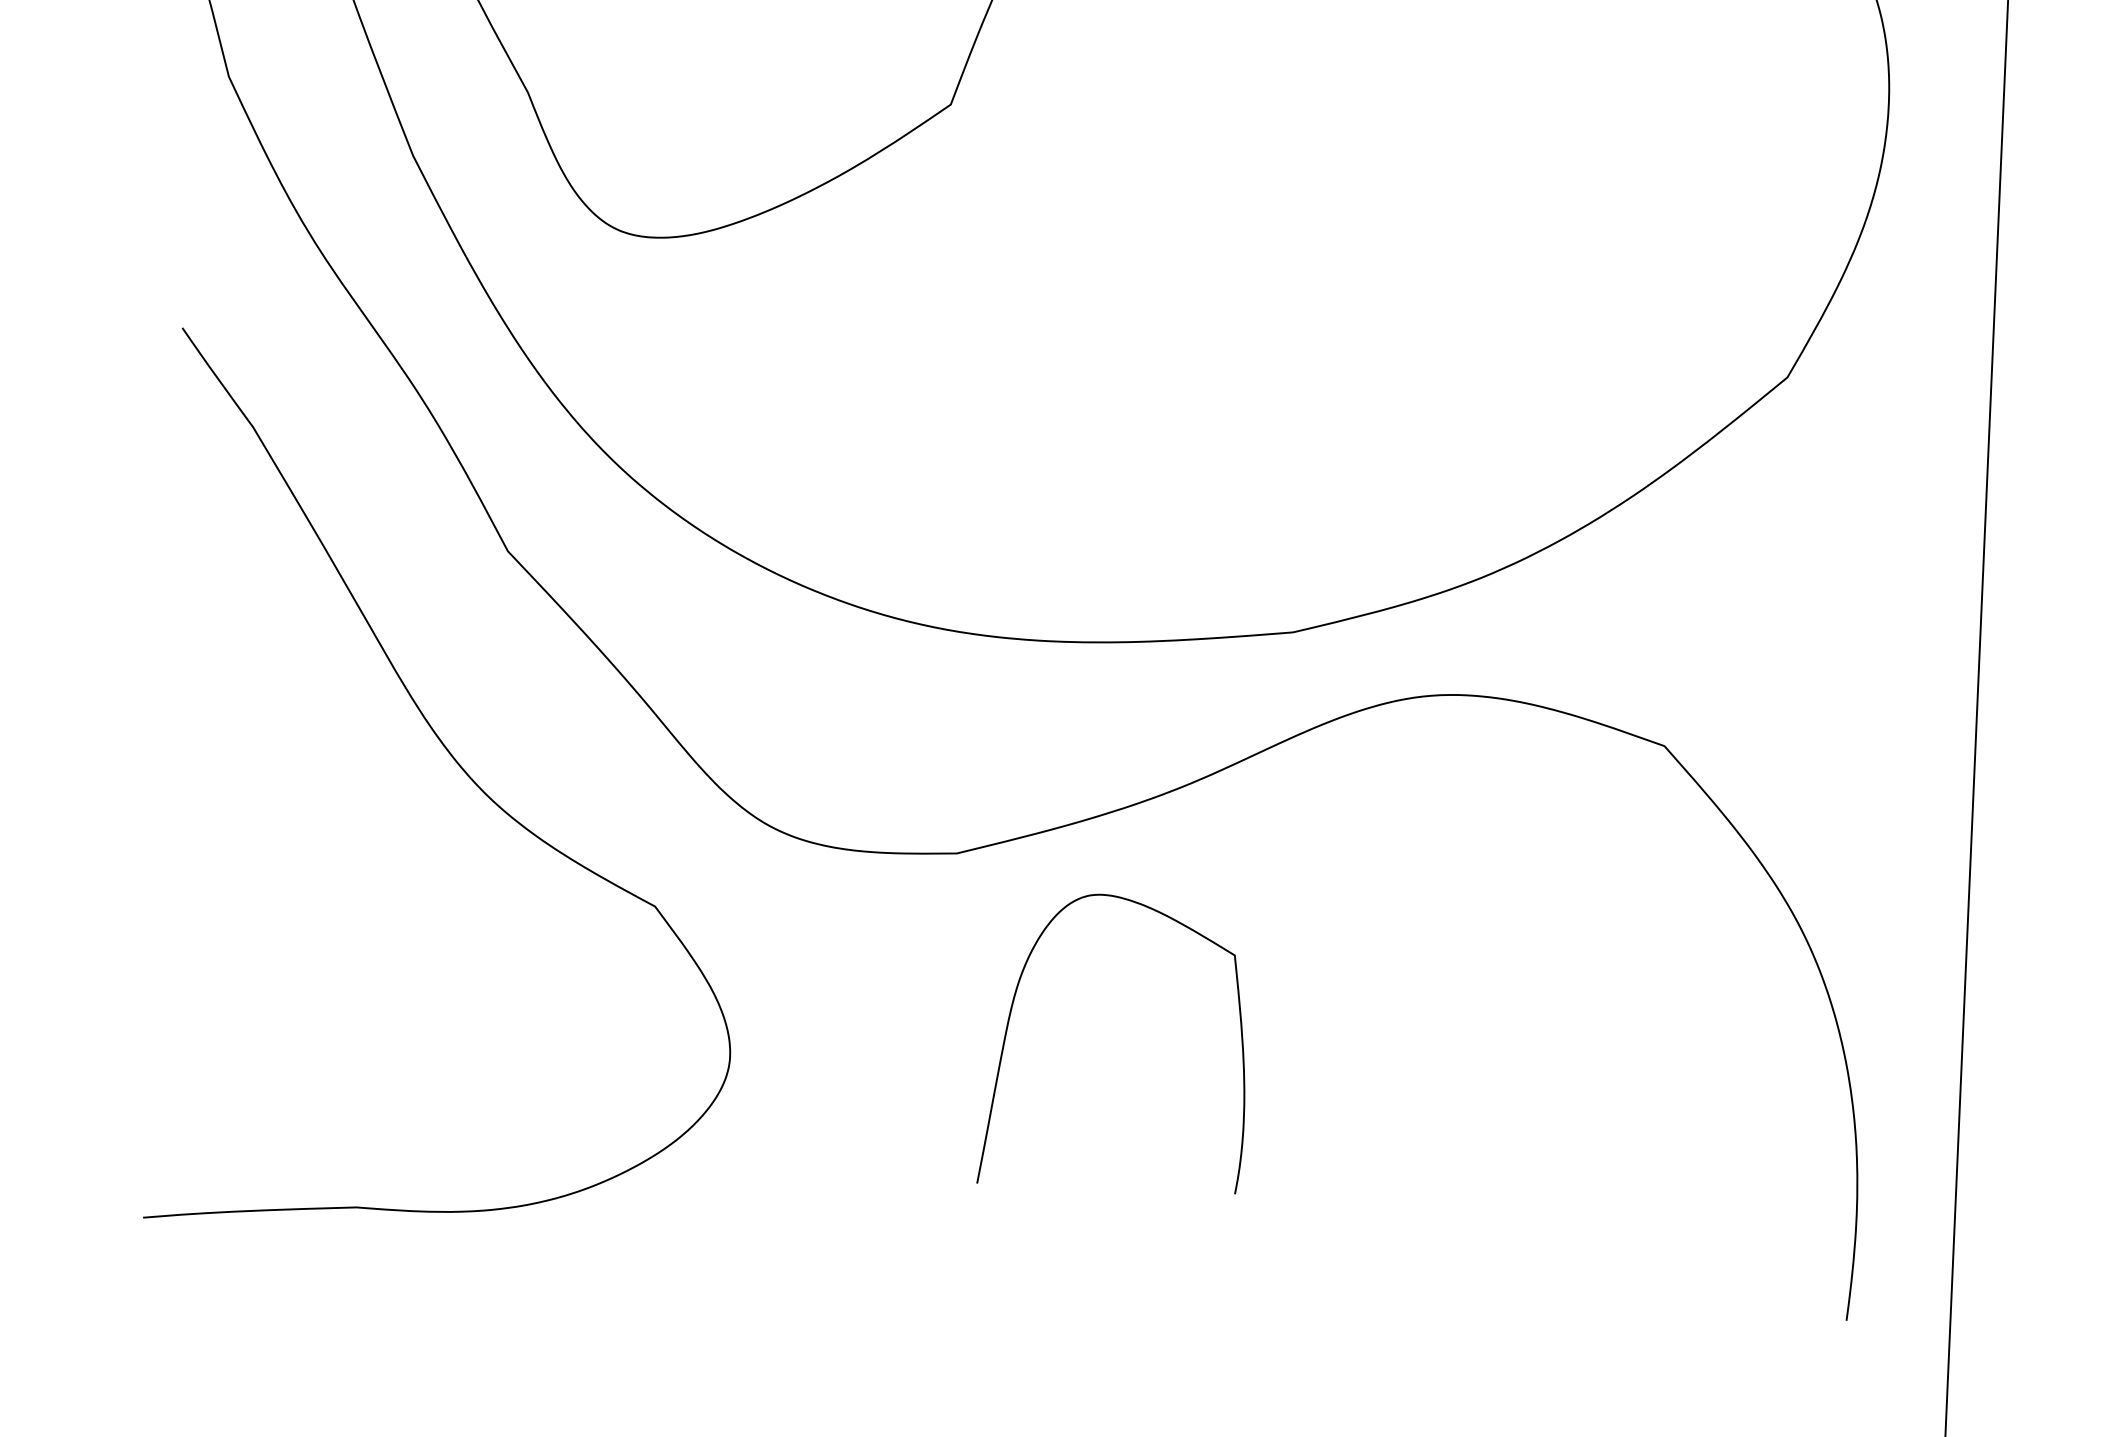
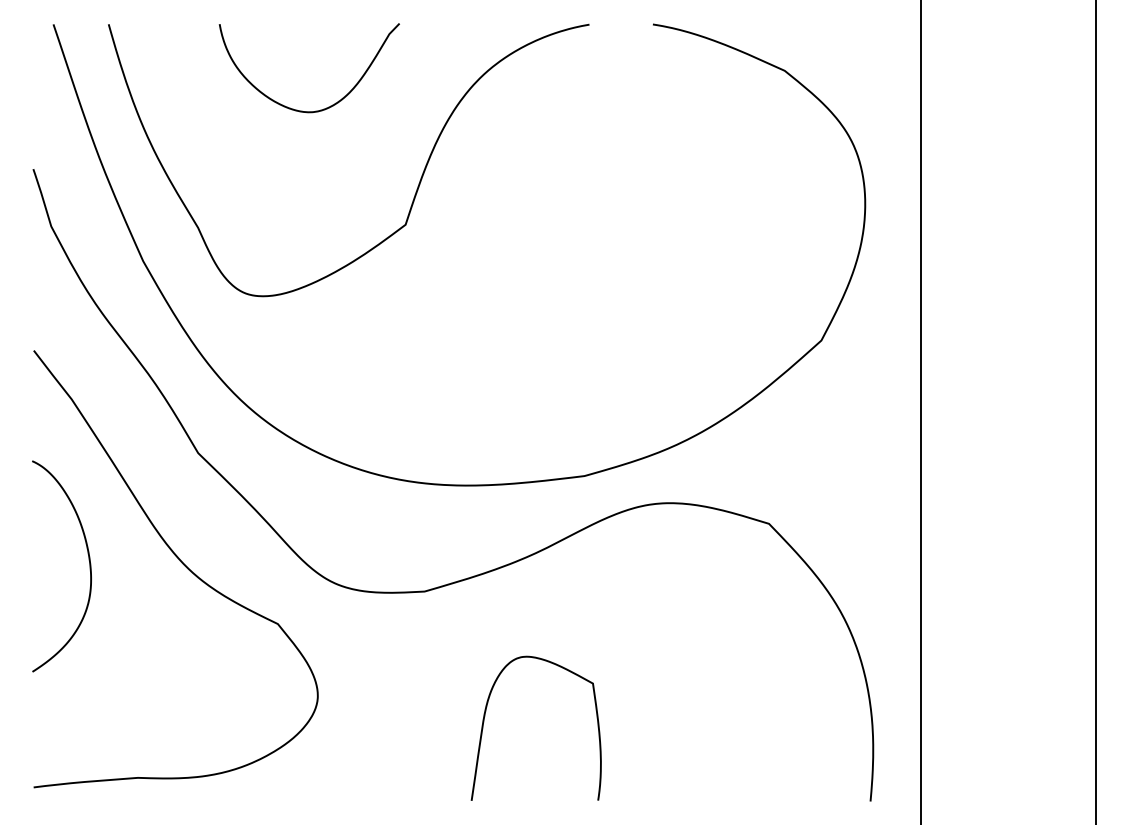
curve: (274, 760) -> (88, 560), added
curve: (1012, 1012) -> (485, 716), moved

